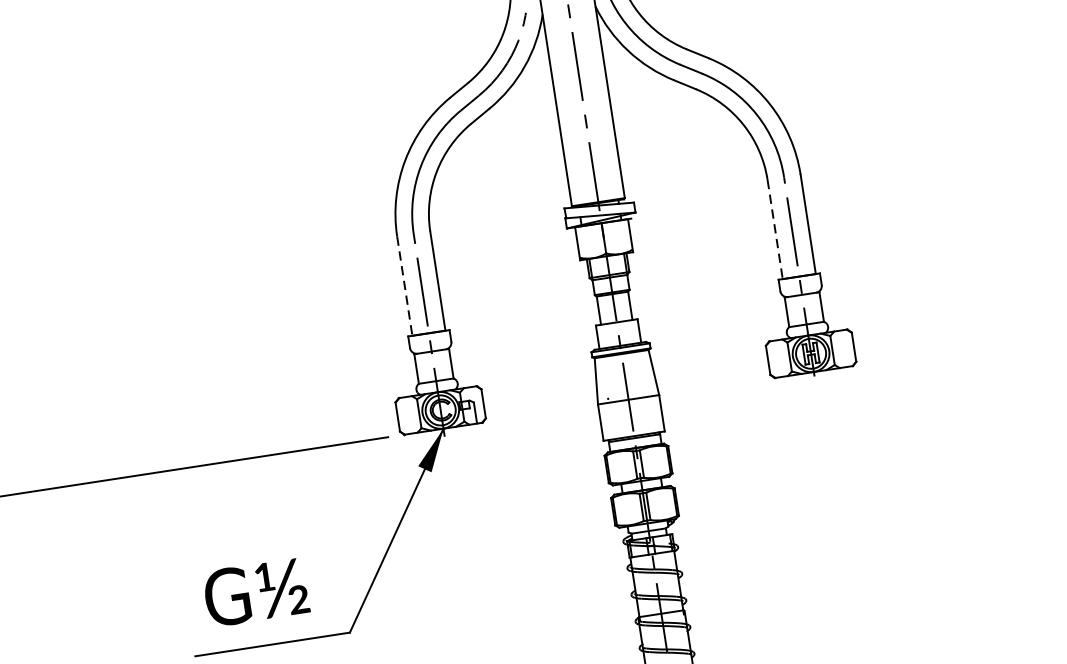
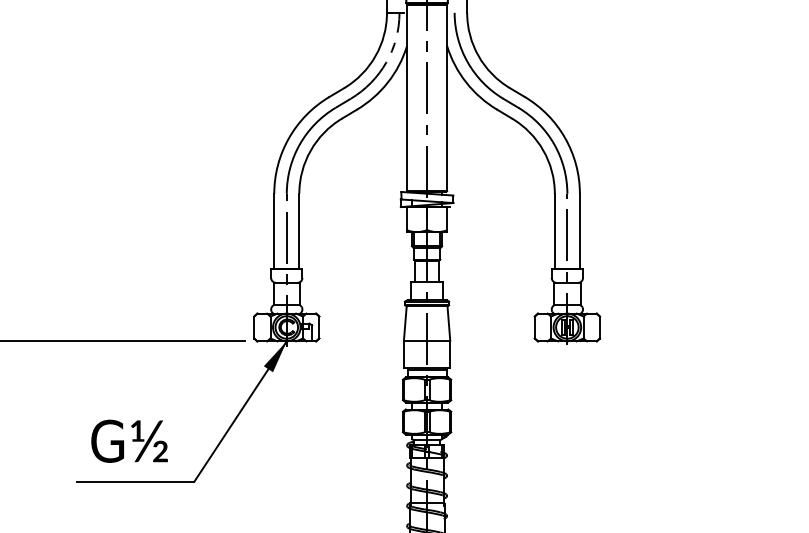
line: (774, 229) -> (554, 231), dashed -> solid
line: (405, 286) -> (274, 231), dashed -> solid

